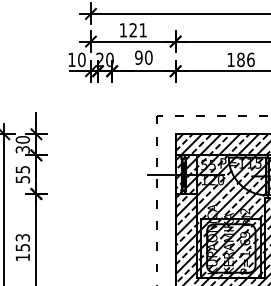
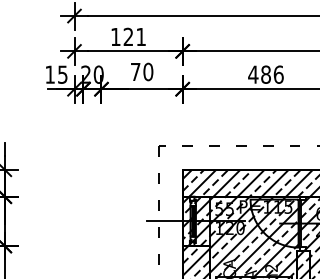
text: (138, 57) -> (135, 71), 90 -> 70
text: (81, 59) -> (62, 74), 10 -> 15
text: (230, 59) -> (252, 74), 186 -> 486

